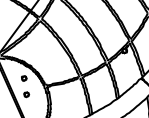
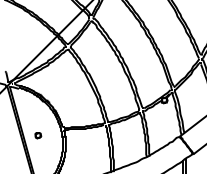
part: (24, 78) -> (38, 115), removed

